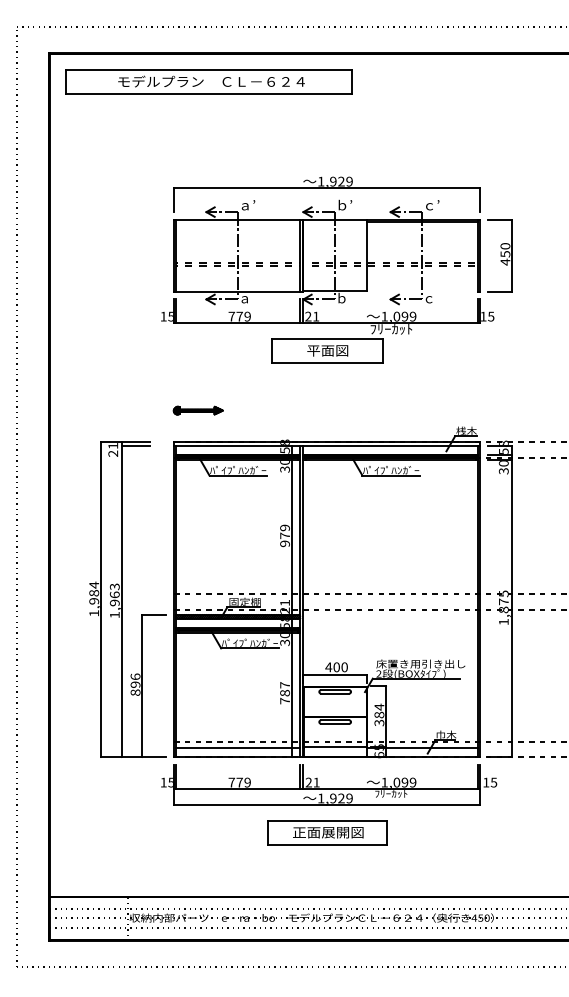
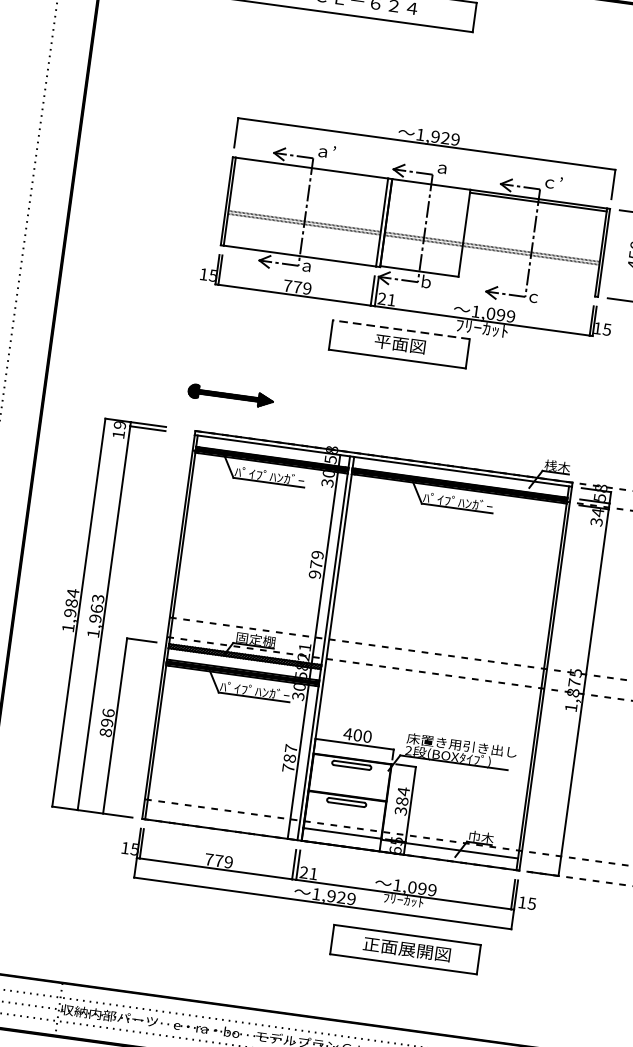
text: (345, 204) -> (446, 167), ｂ’ -> ａ
line: (327, 339) -> (401, 330), solid -> dashed
part: (197, 410) -> (229, 395), size x1.4
text: (113, 449) -> (119, 429), 21 -> 19
text: (503, 463) -> (597, 512), 30 -> 34
line: (238, 747) -> (223, 817), removed
part: (327, 832) -> (406, 949), moved

